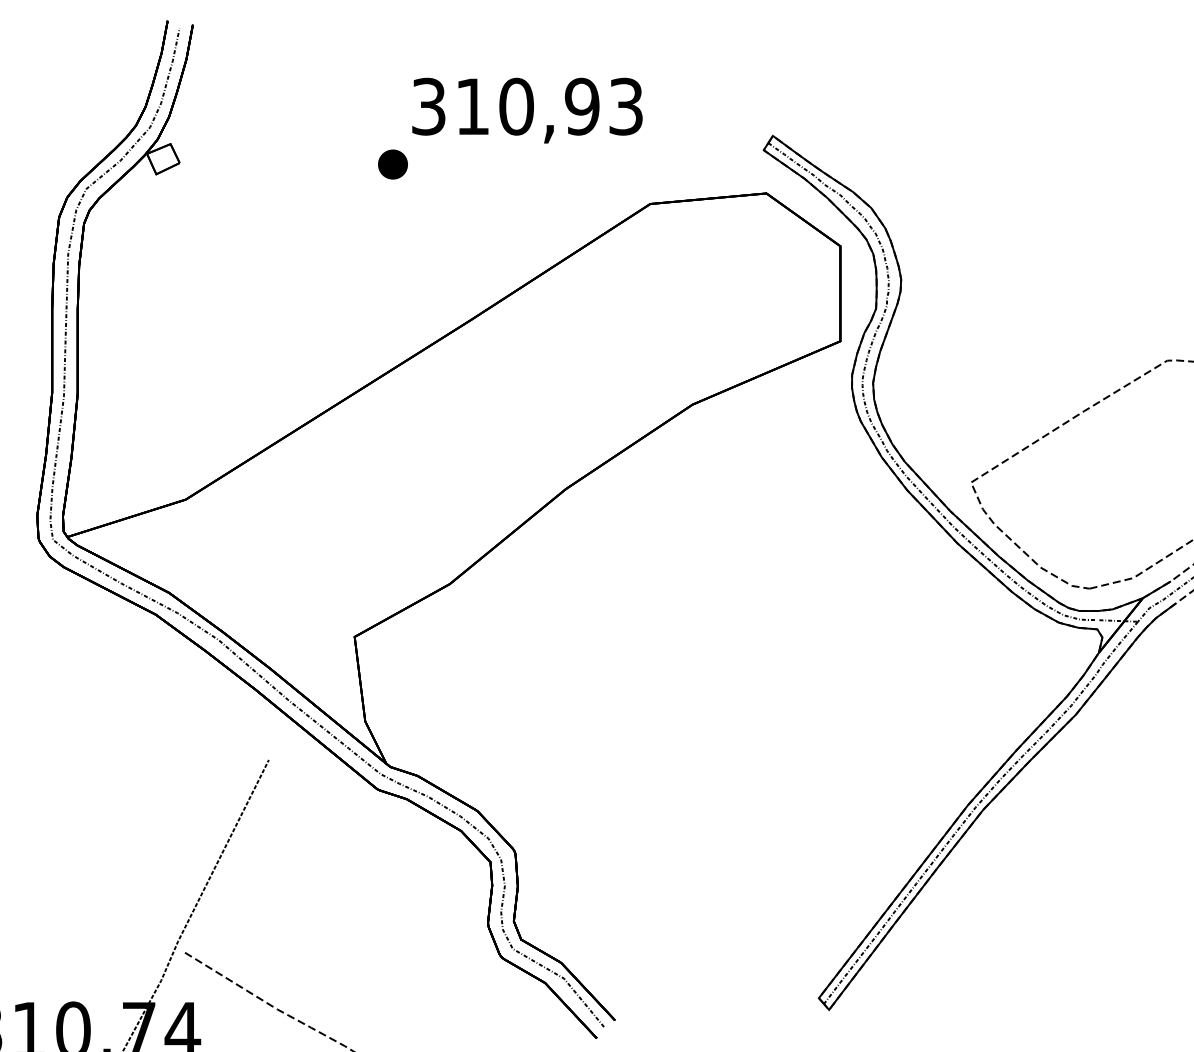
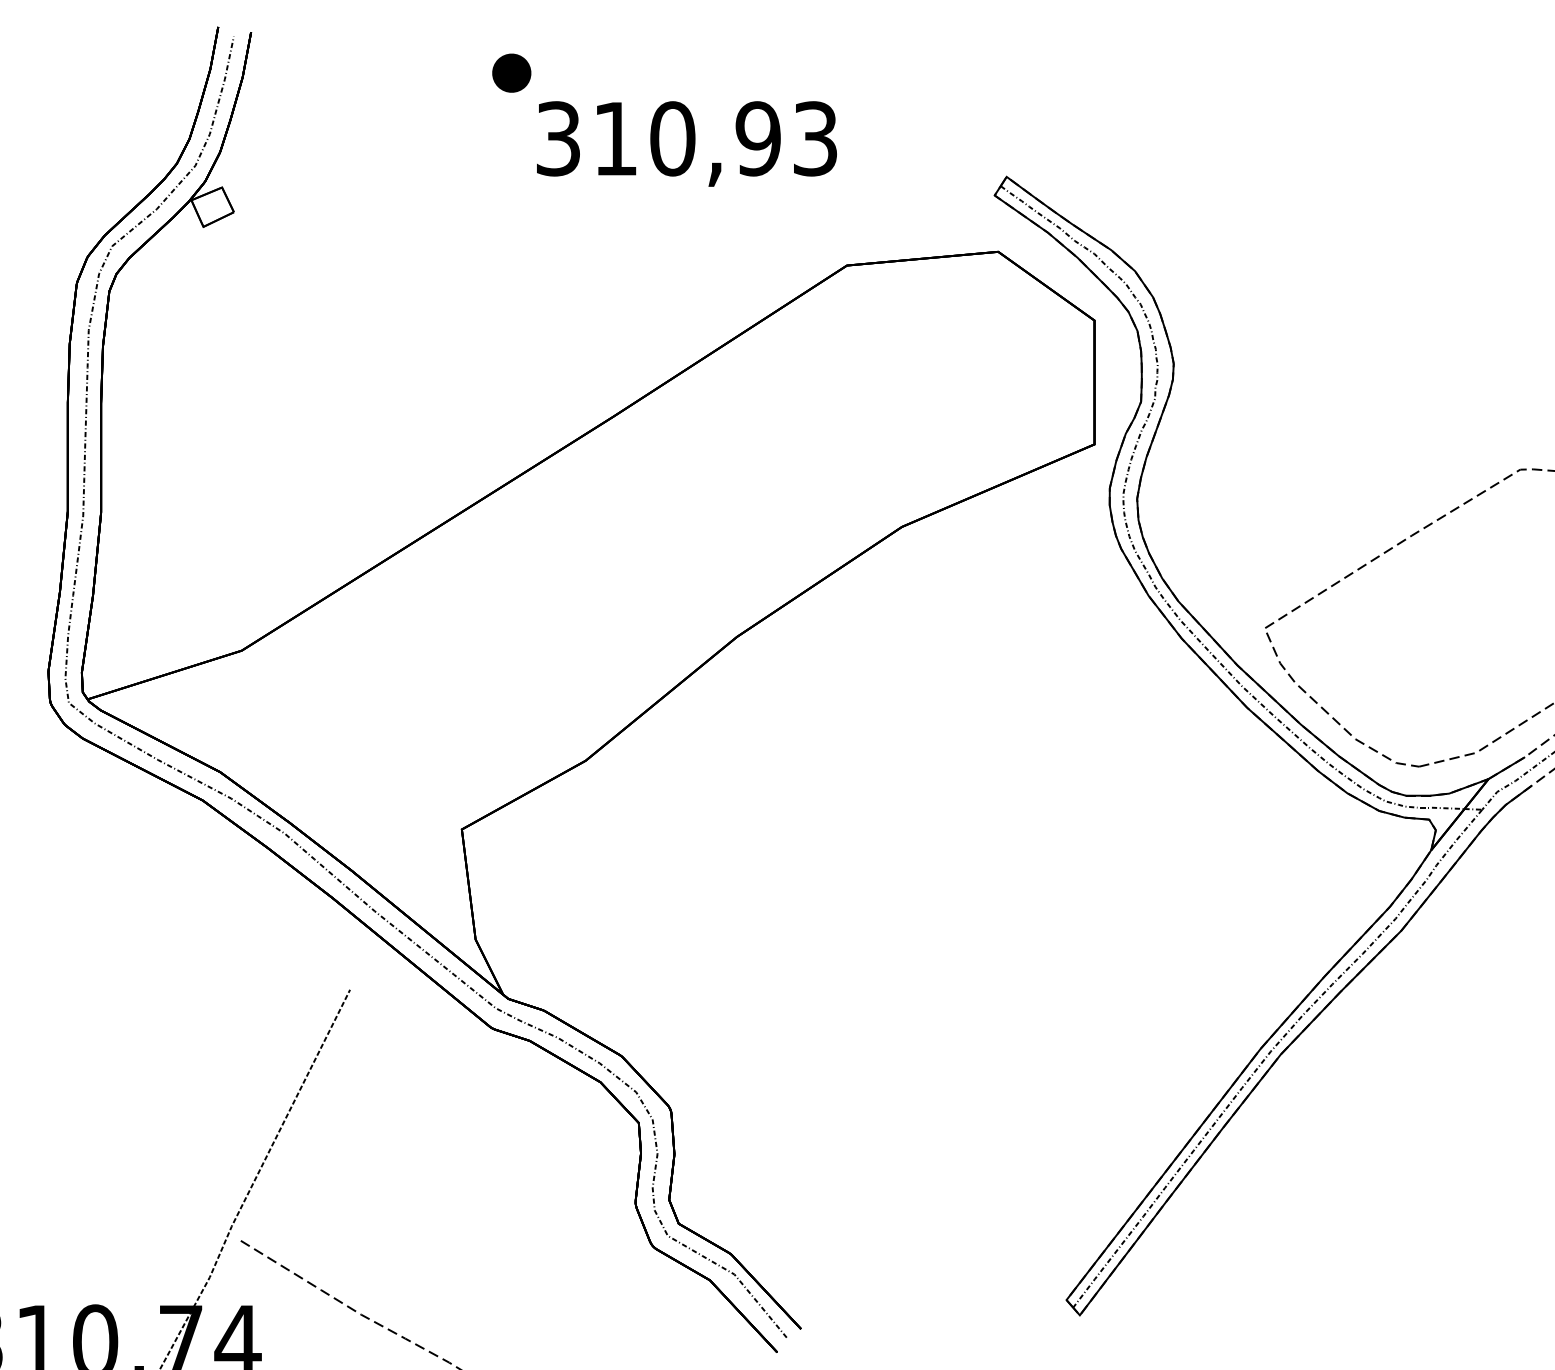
part: (392, 164) -> (511, 72), moved

